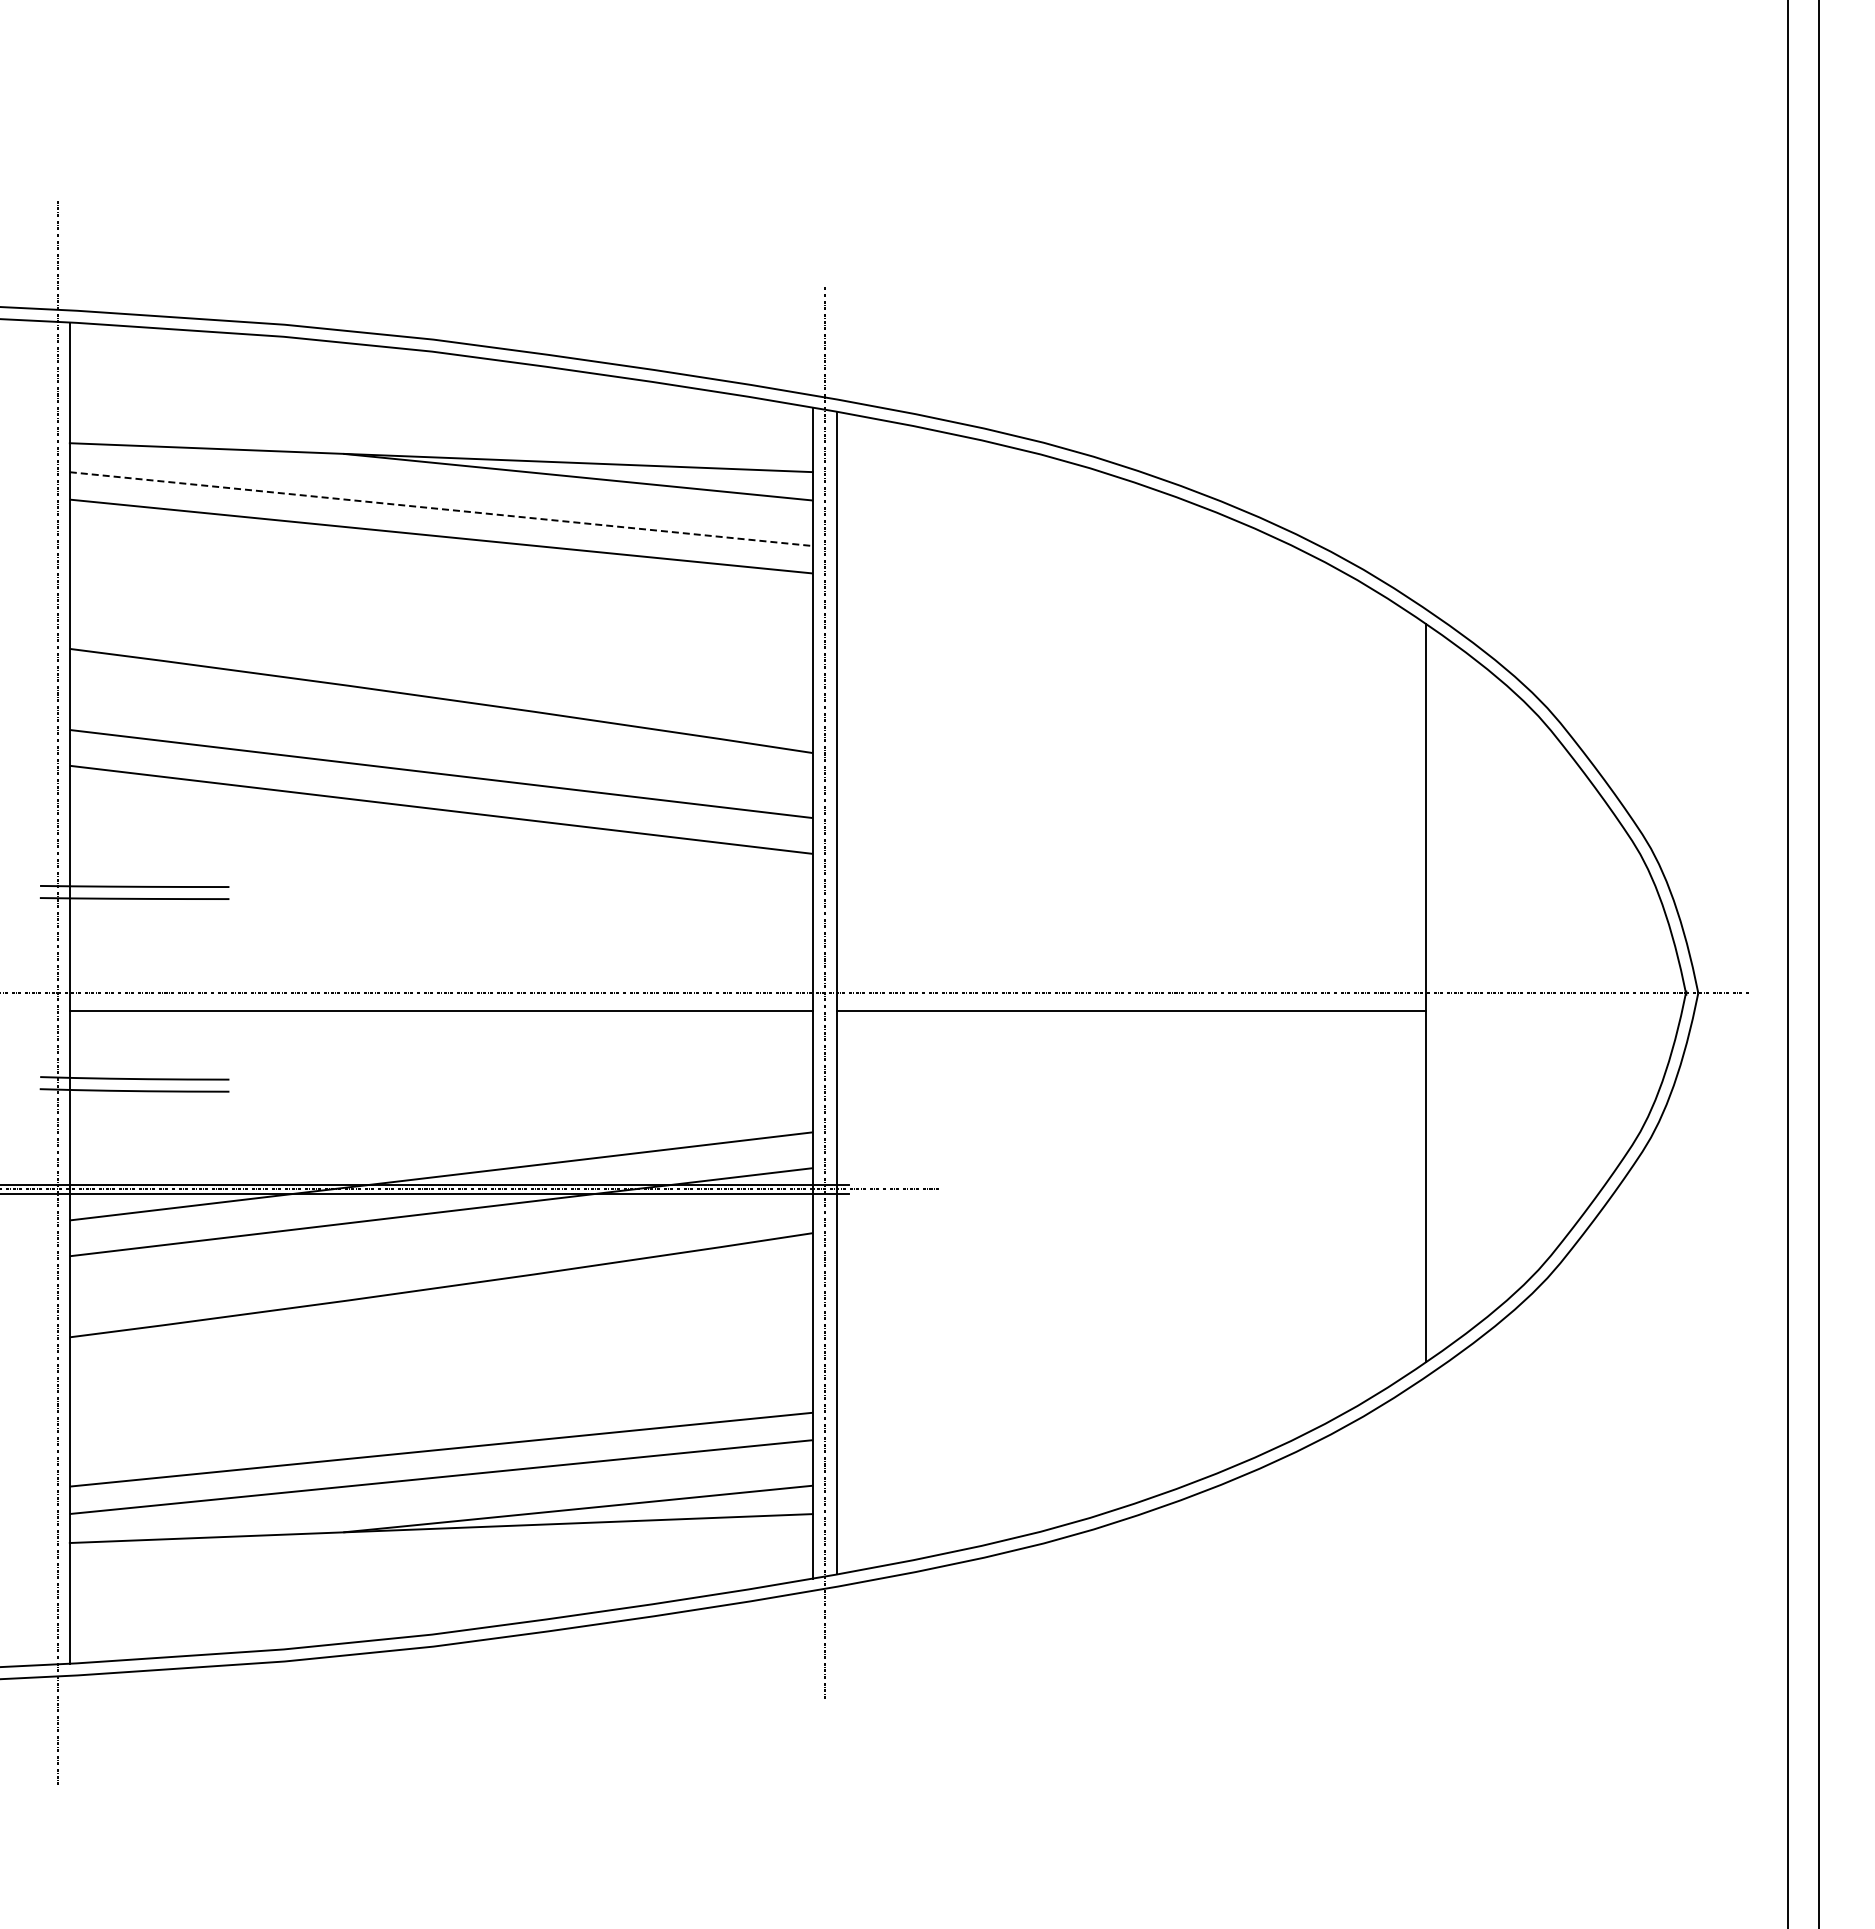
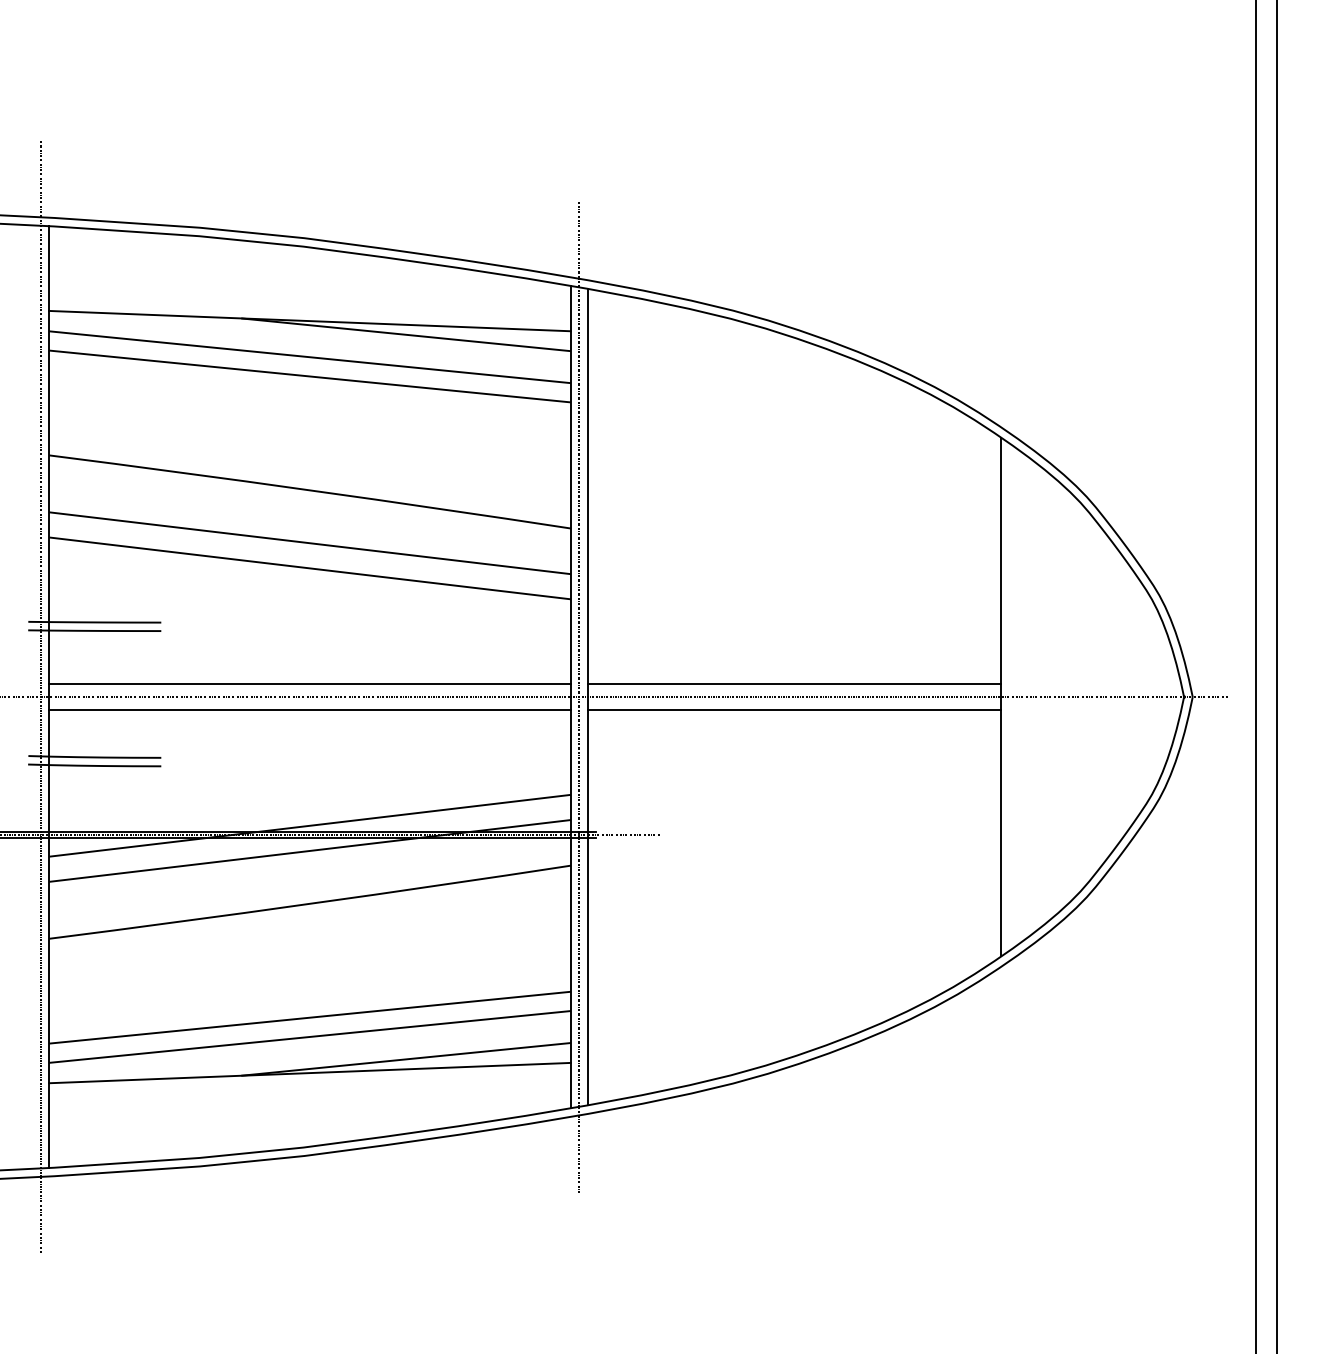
line: (441, 509) -> (310, 357), dashed -> solid
line: (440, 975) -> (309, 684), added
line: (1130, 975) -> (794, 684), added

